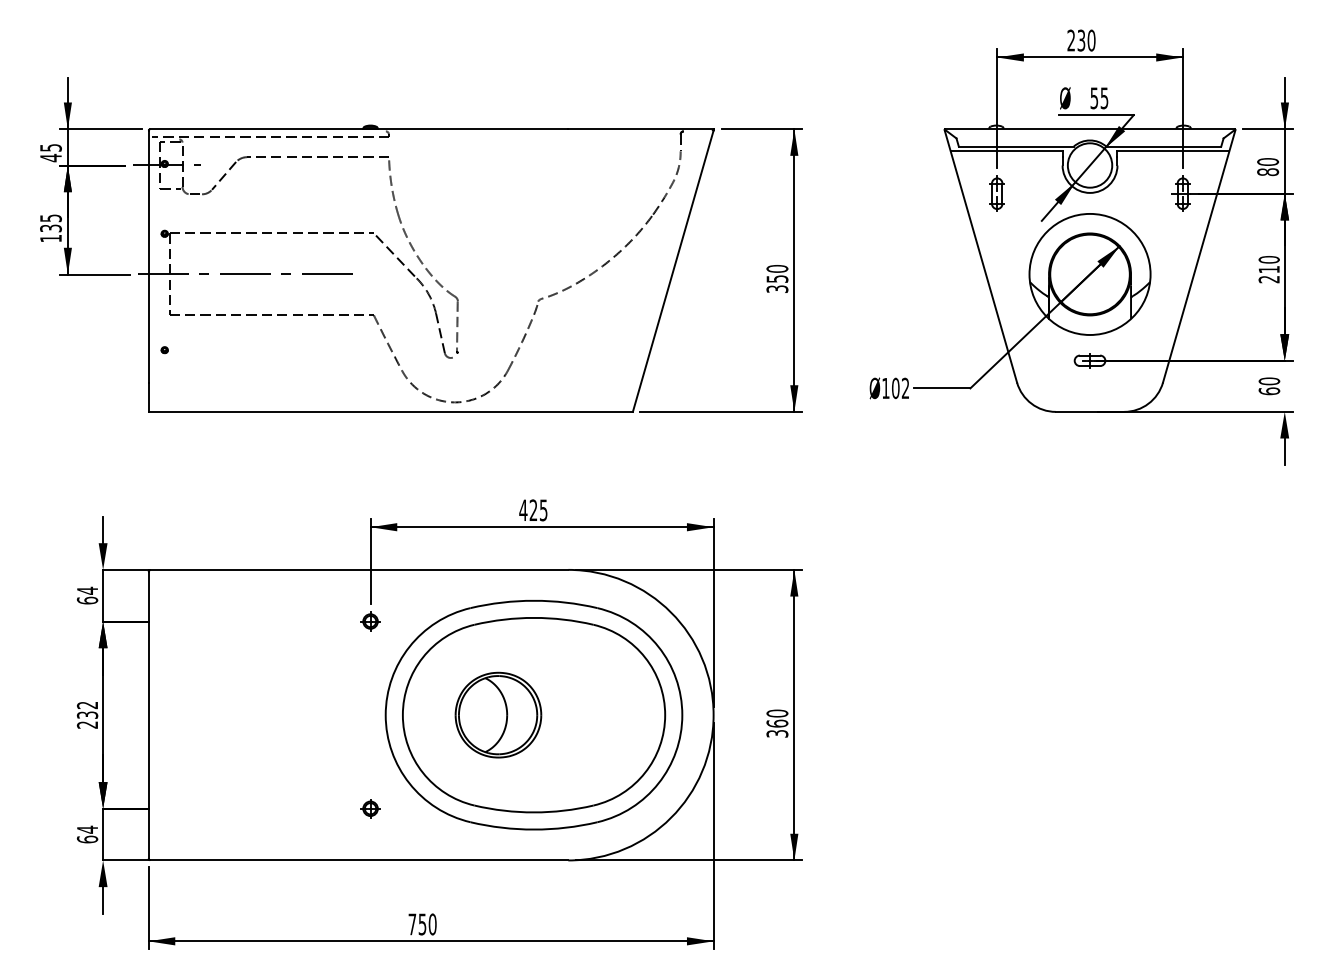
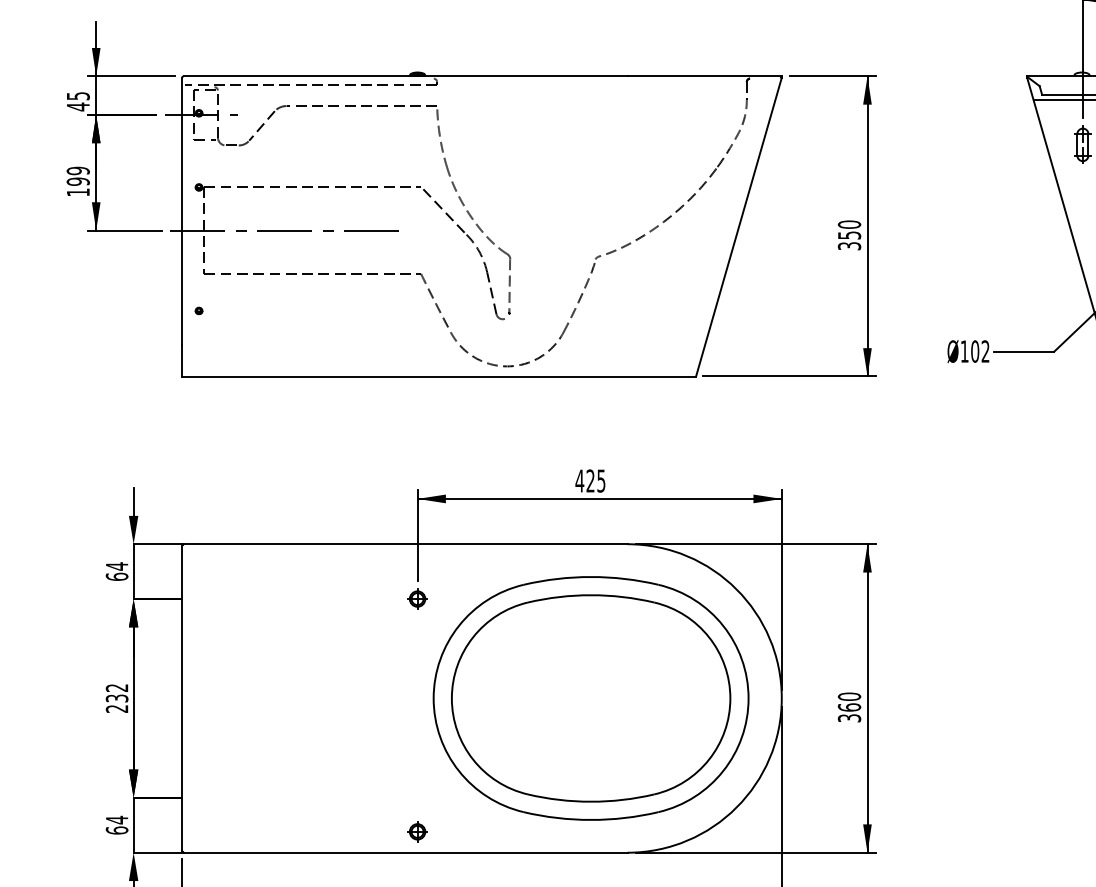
text: (50, 223) -> (77, 176), 135 -> 199
part: (498, 714) -> (553, 697), removed
part: (370, 808) -> (417, 831), moved

